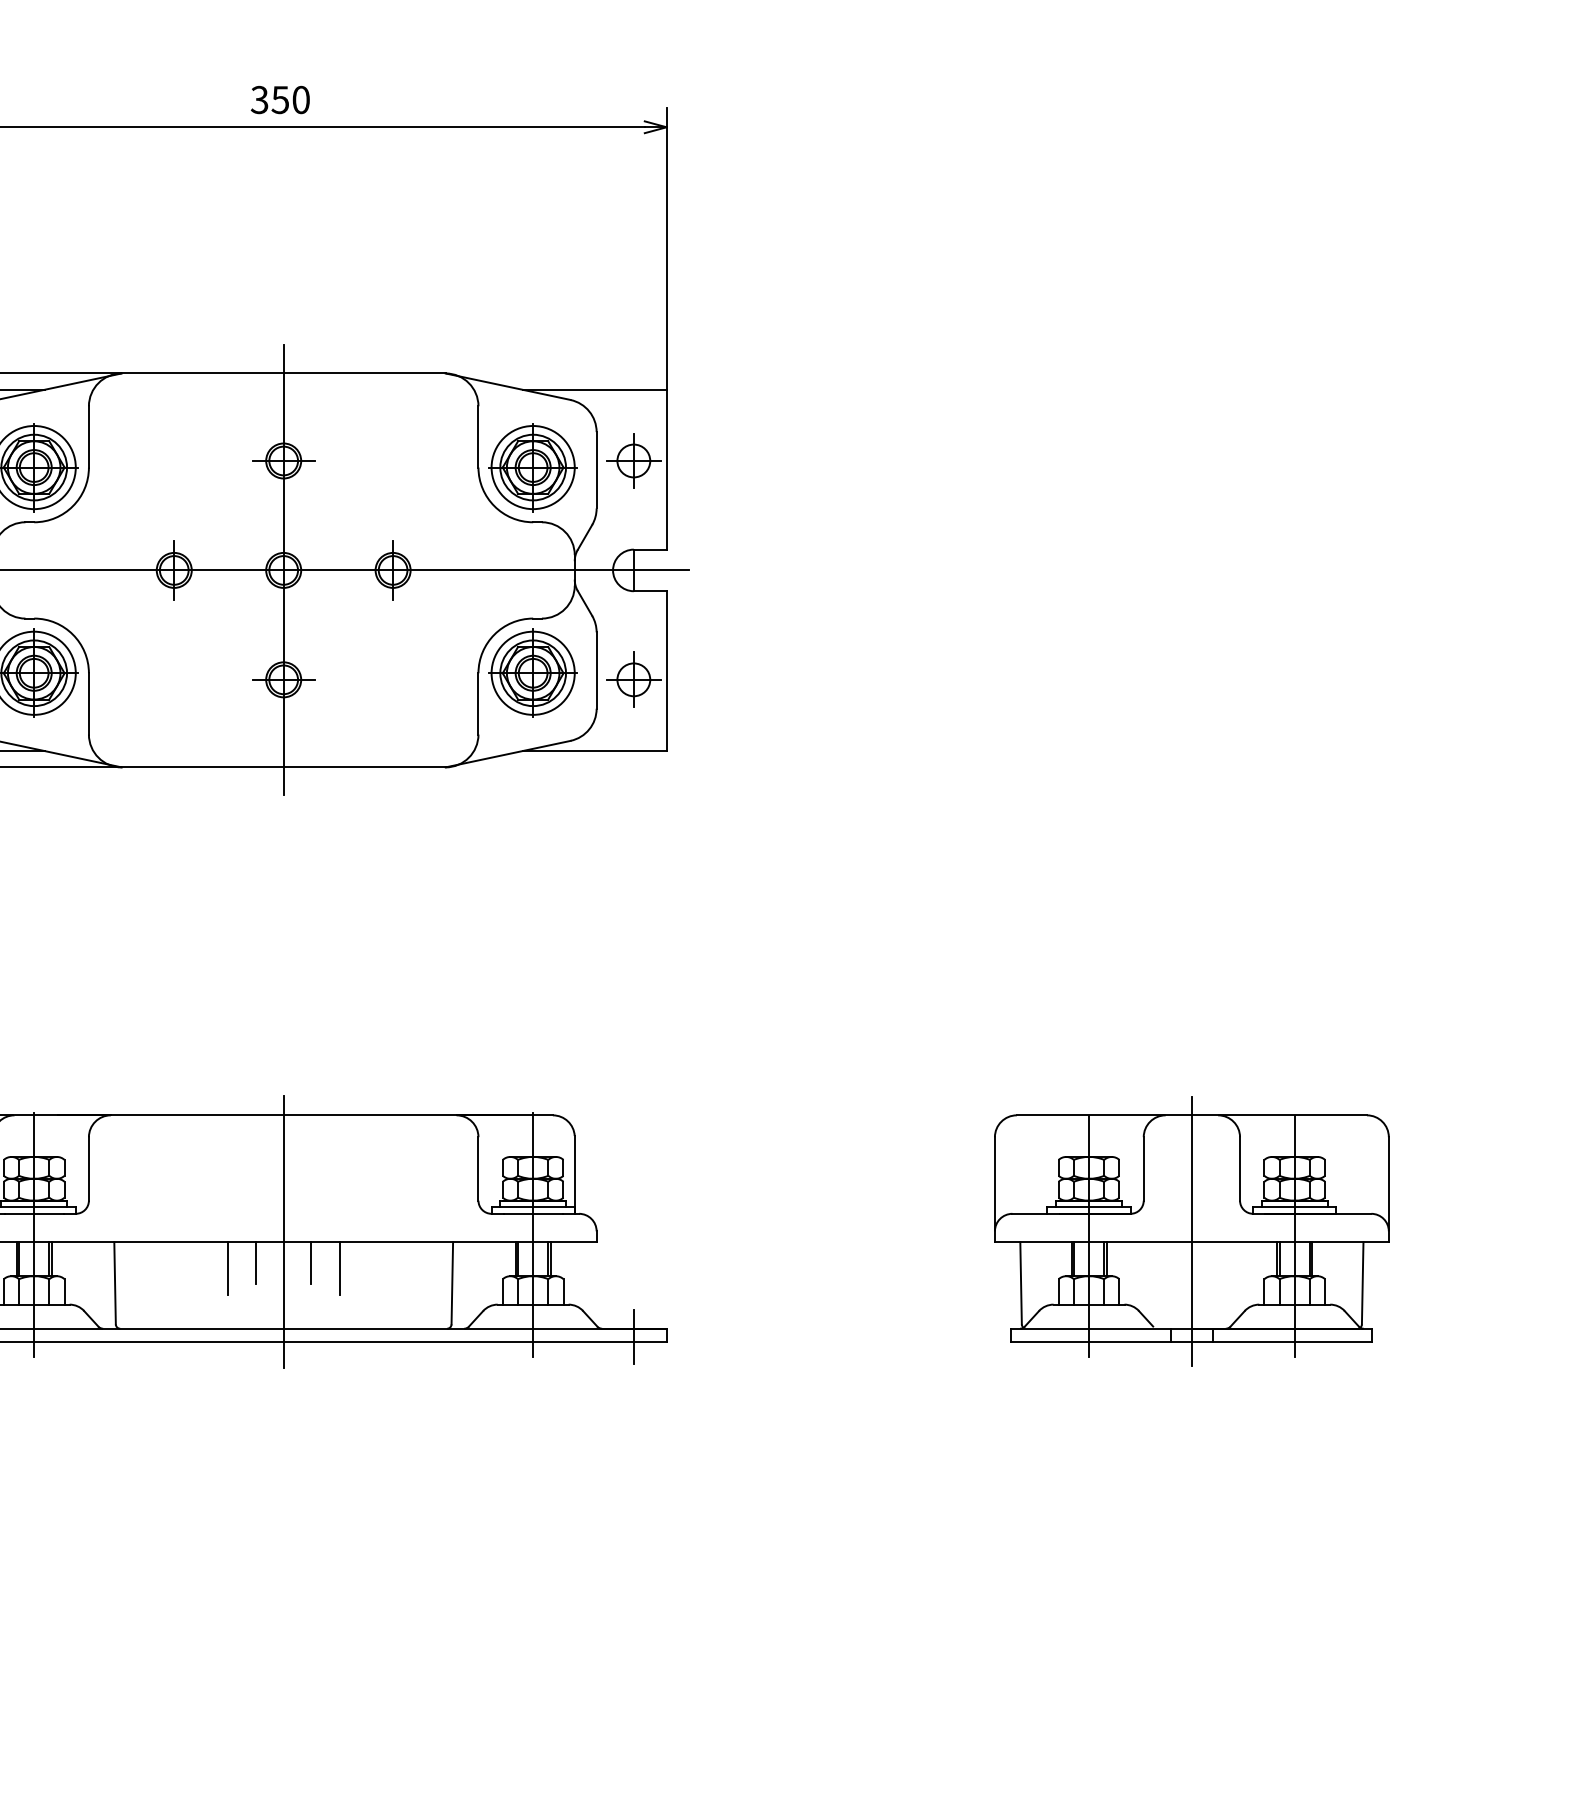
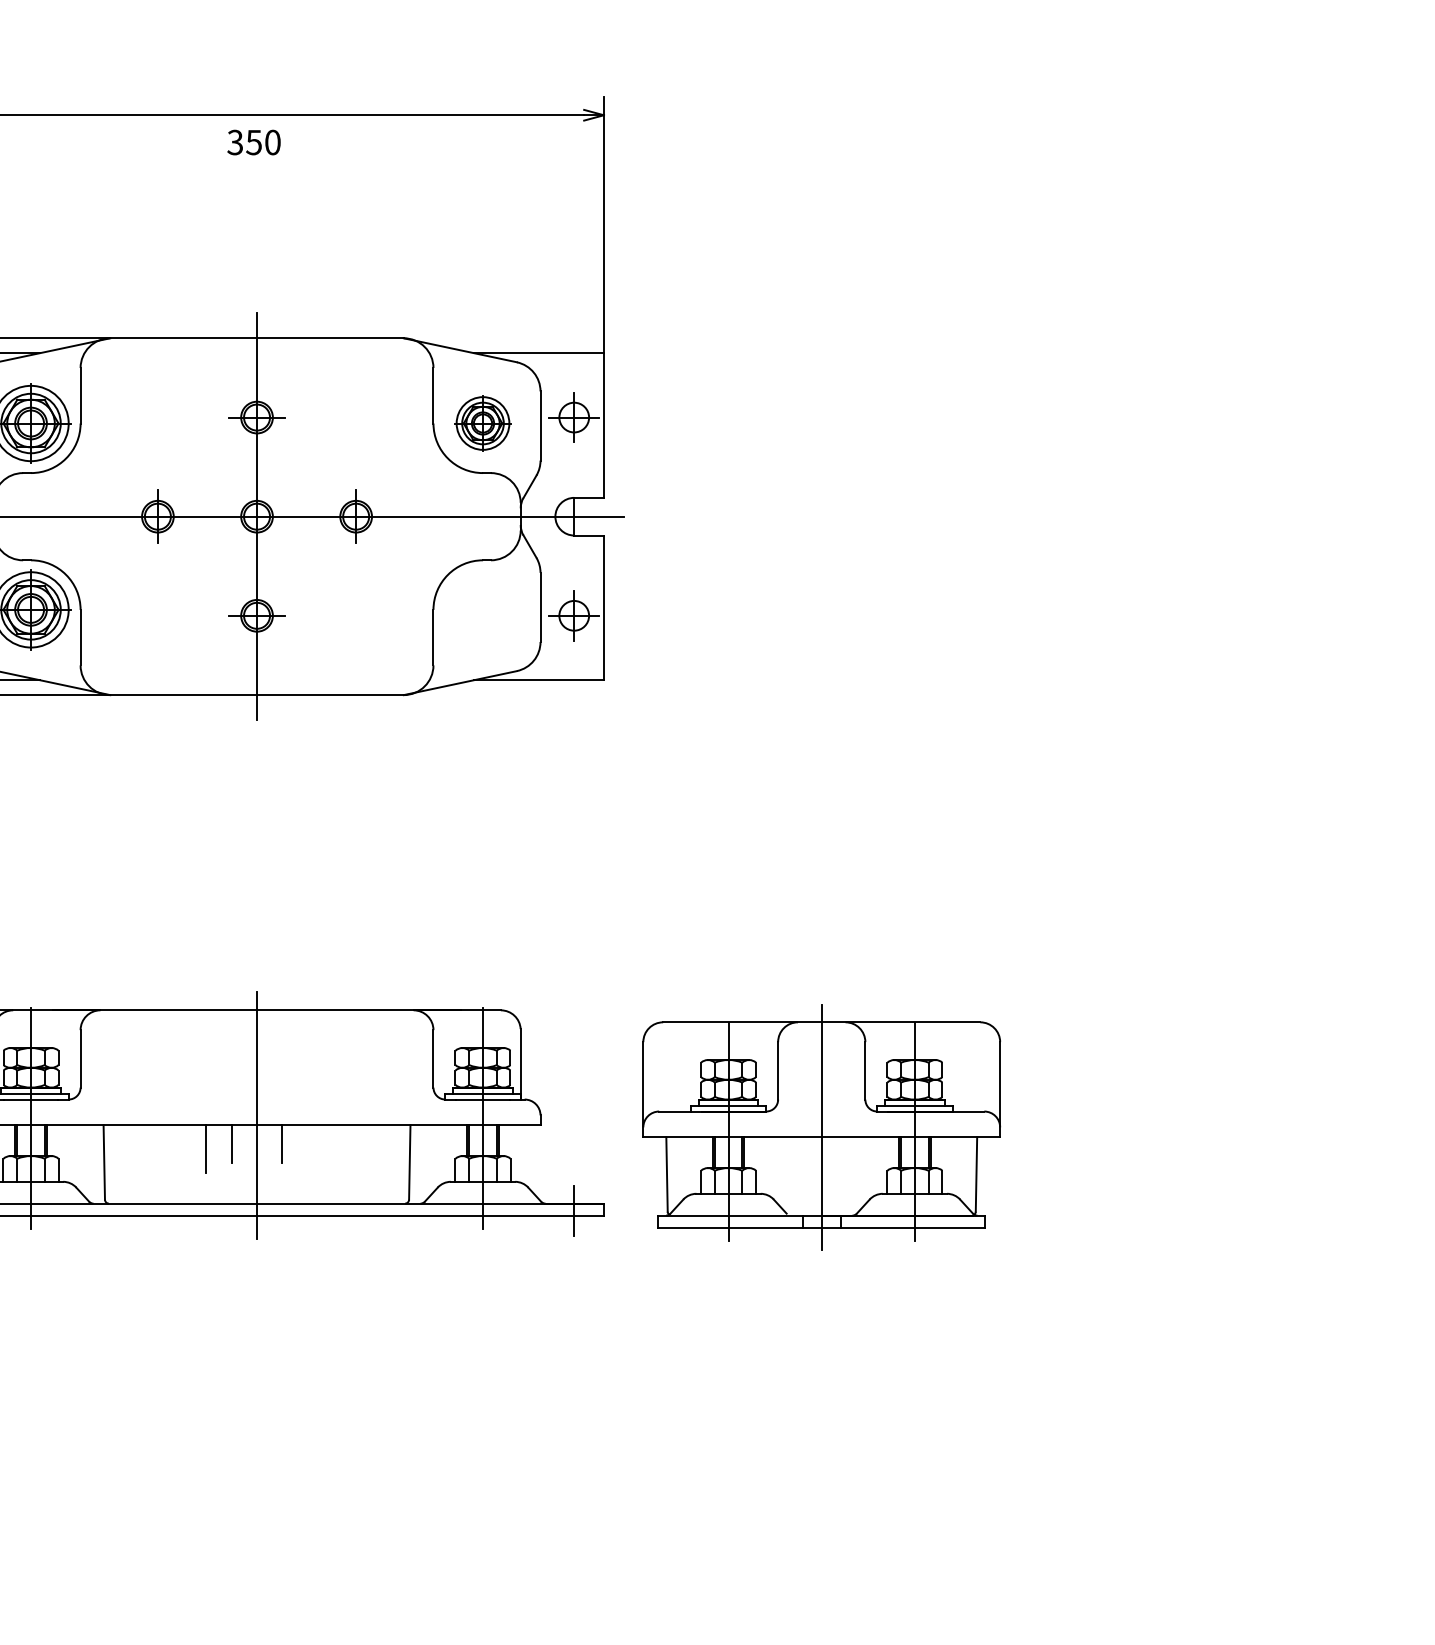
text: (279, 99) -> (253, 142), moved
part: (532, 467) -> (482, 423), size x0.7
part: (532, 672) -> (482, 609), removed
part: (1191, 1231) -> (821, 1127), moved
line: (339, 1267) -> (307, 1148), removed

